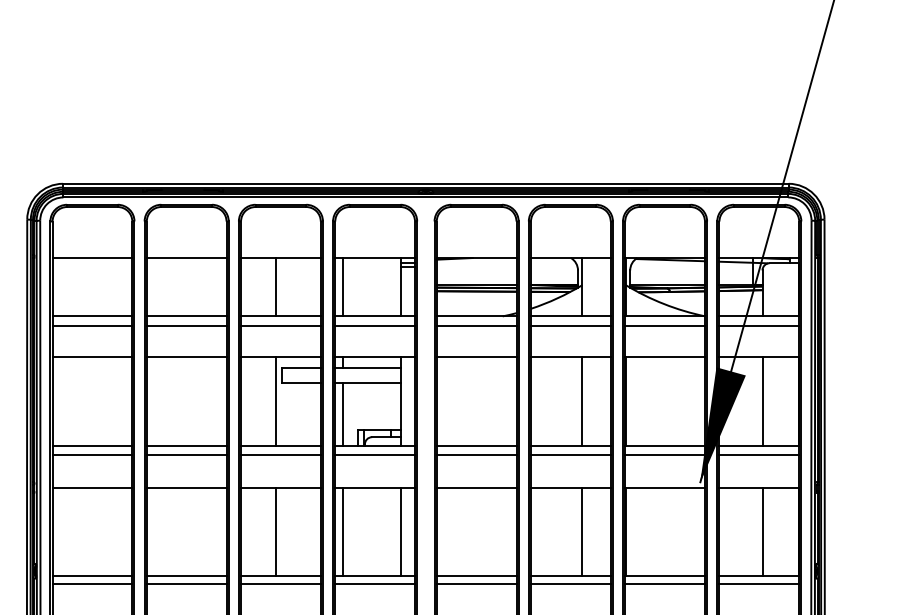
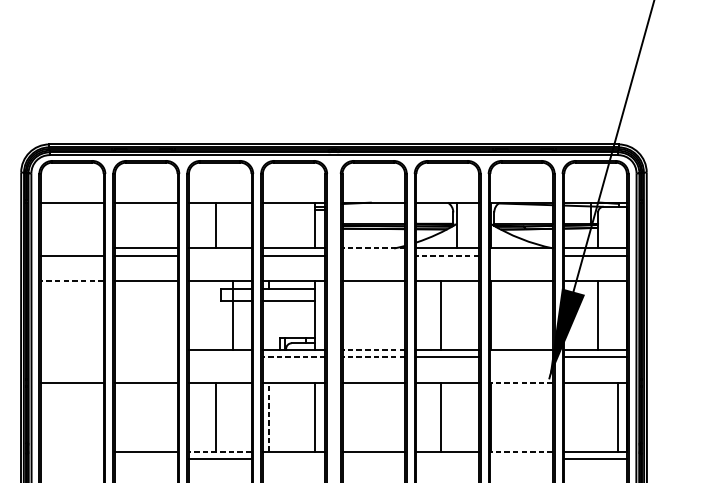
line: (343, 287) -> (269, 225), removed
line: (92, 316) -> (72, 248), removed
line: (476, 316) -> (373, 248), solid -> dashed
line: (280, 325) -> (219, 255), removed
line: (476, 325) -> (373, 255), removed
line: (570, 325) -> (447, 255), solid -> dashed
line: (664, 325) -> (521, 255), removed
line: (92, 357) -> (72, 280), solid -> dashed
line: (275, 401) -> (233, 315), moved
line: (582, 401) -> (441, 315), moved
line: (343, 413) -> (269, 324), removed
line: (92, 445) -> (72, 349), removed
line: (186, 445) -> (146, 349), removed
line: (476, 445) -> (373, 349), solid -> dashed
line: (92, 454) -> (72, 356), removed
line: (186, 454) -> (146, 356), removed
line: (280, 454) -> (219, 356), removed
line: (375, 454) -> (294, 356), solid -> dashed
line: (476, 454) -> (373, 356), solid -> dashed
line: (664, 454) -> (521, 356), removed
line: (665, 487) -> (521, 382), solid -> dashed
line: (343, 531) -> (269, 417), solid -> dashed
line: (582, 531) -> (441, 417), moved
line: (762, 531) -> (617, 417), moved
line: (92, 575) -> (72, 451), removed
line: (280, 575) -> (219, 451), solid -> dashed
line: (665, 575) -> (521, 451), solid -> dashed
line: (92, 584) -> (72, 458), removed
line: (186, 584) -> (146, 458), removed
line: (375, 584) -> (294, 458), removed
line: (476, 584) -> (373, 458), removed
line: (570, 584) -> (447, 458), removed
line: (664, 584) -> (521, 458), removed

